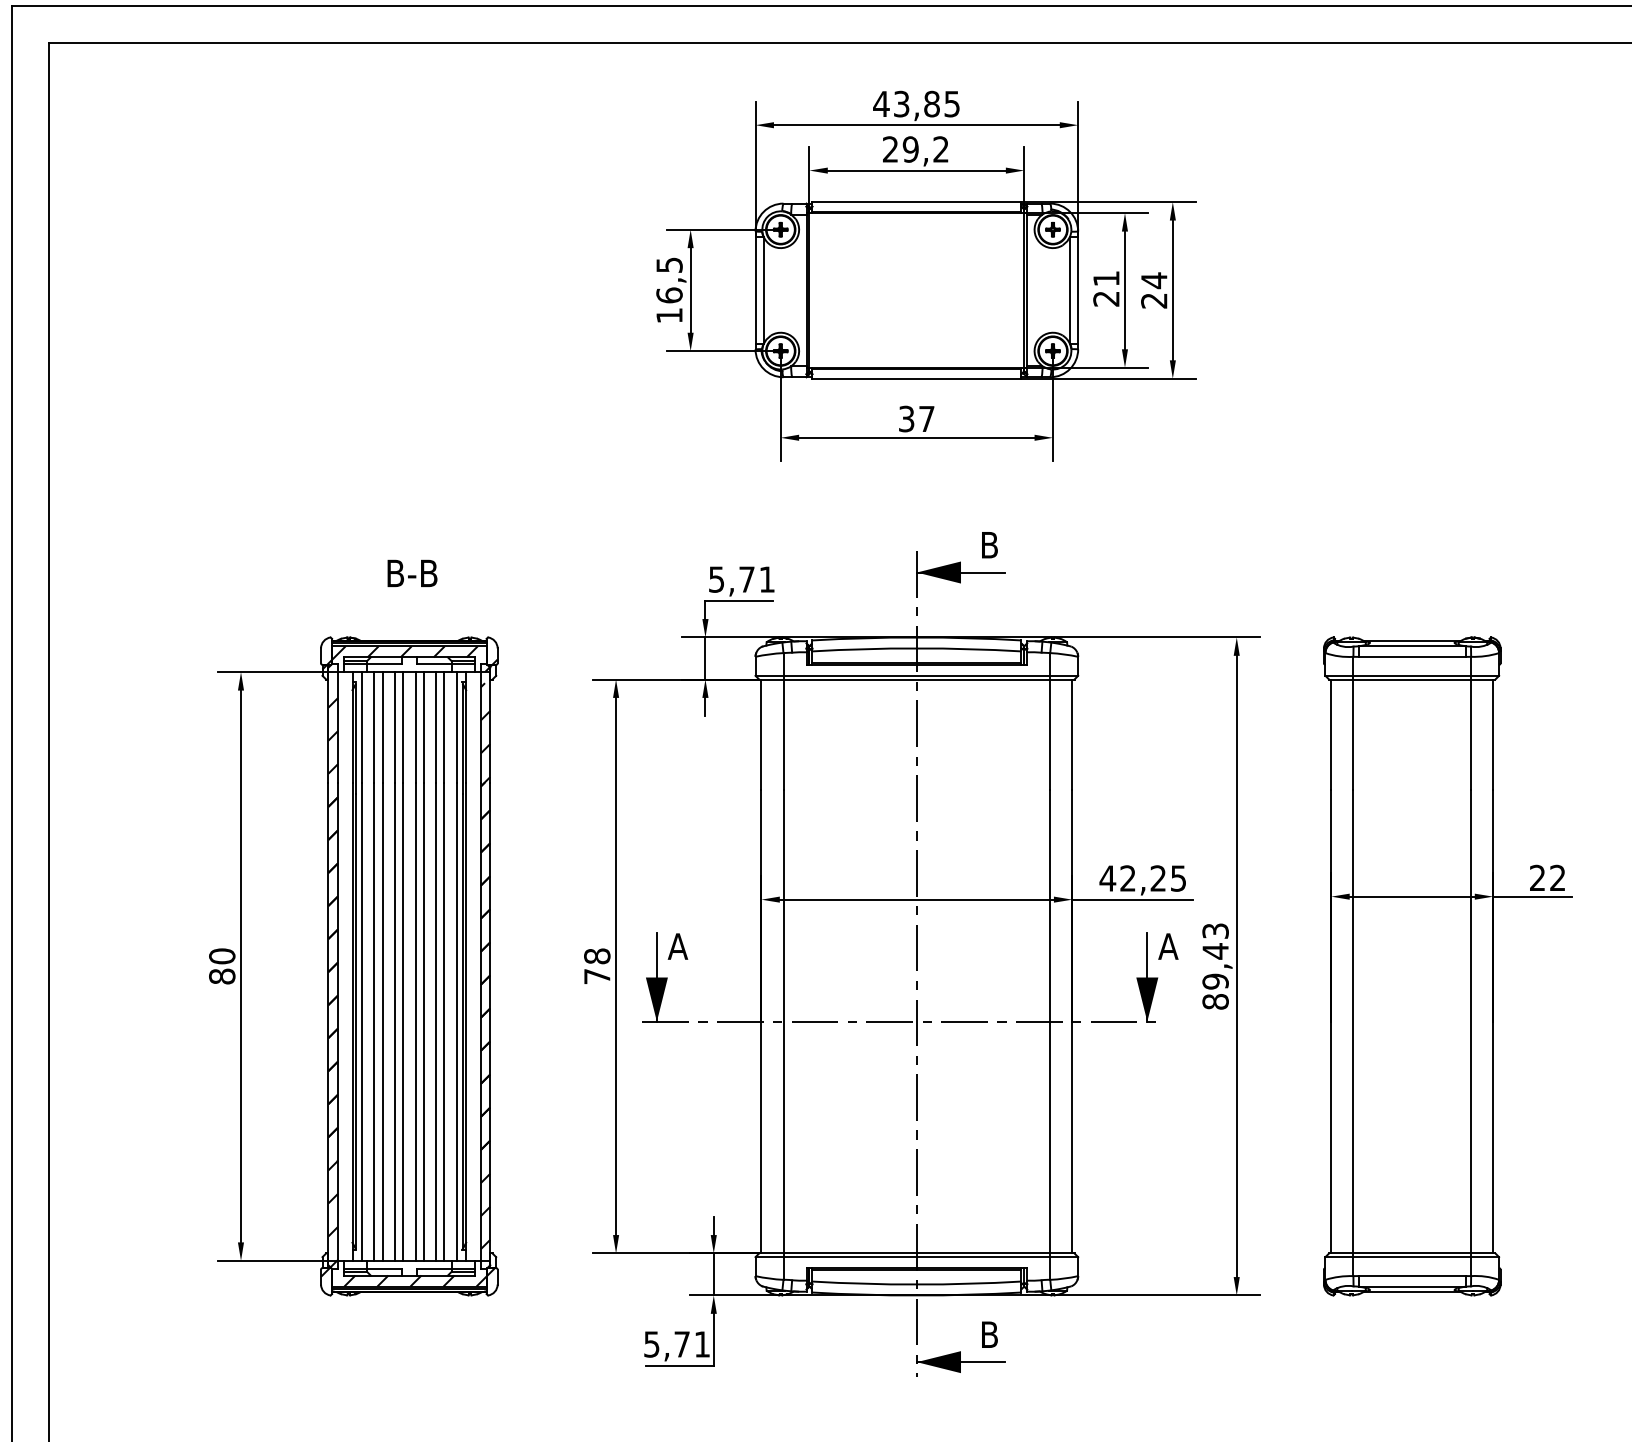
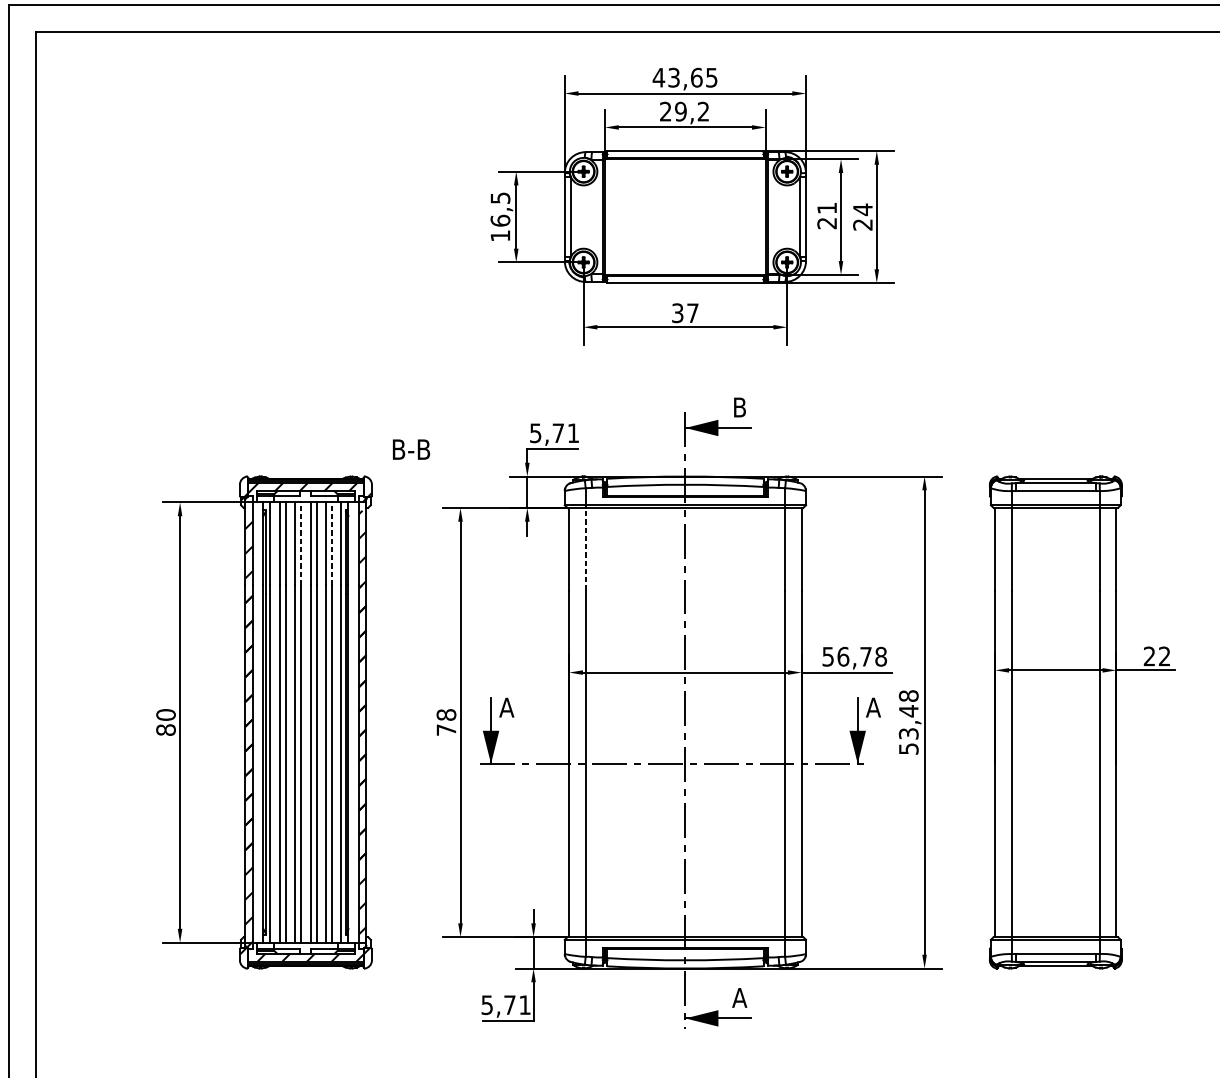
text: (932, 103) -> (697, 77), 43,85 -> 43,65
text: (412, 572) -> (411, 448), moved
line: (403, 726) -> (301, 543), solid -> dashed
line: (444, 726) -> (332, 543), solid -> dashed
line: (783, 734) -> (585, 549), solid -> dashed
text: (1142, 878) -> (854, 656), 42,25 -> 56,78
text: (1215, 966) -> (908, 722), 89,43 -> 53,48
text: (989, 1334) -> (739, 997), B -> A

